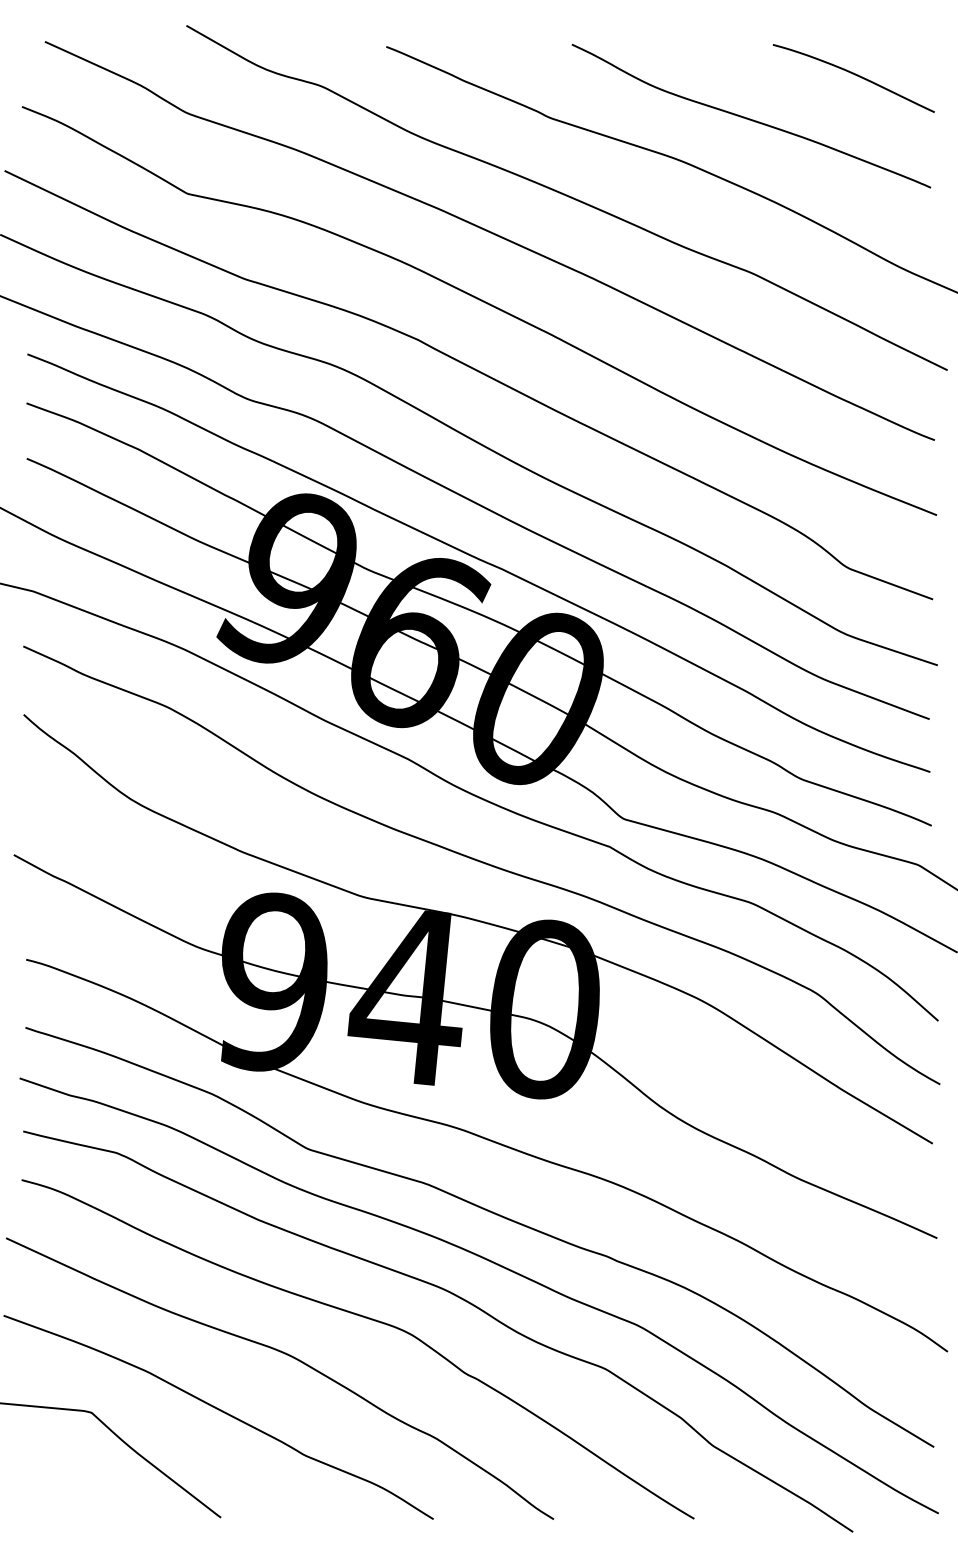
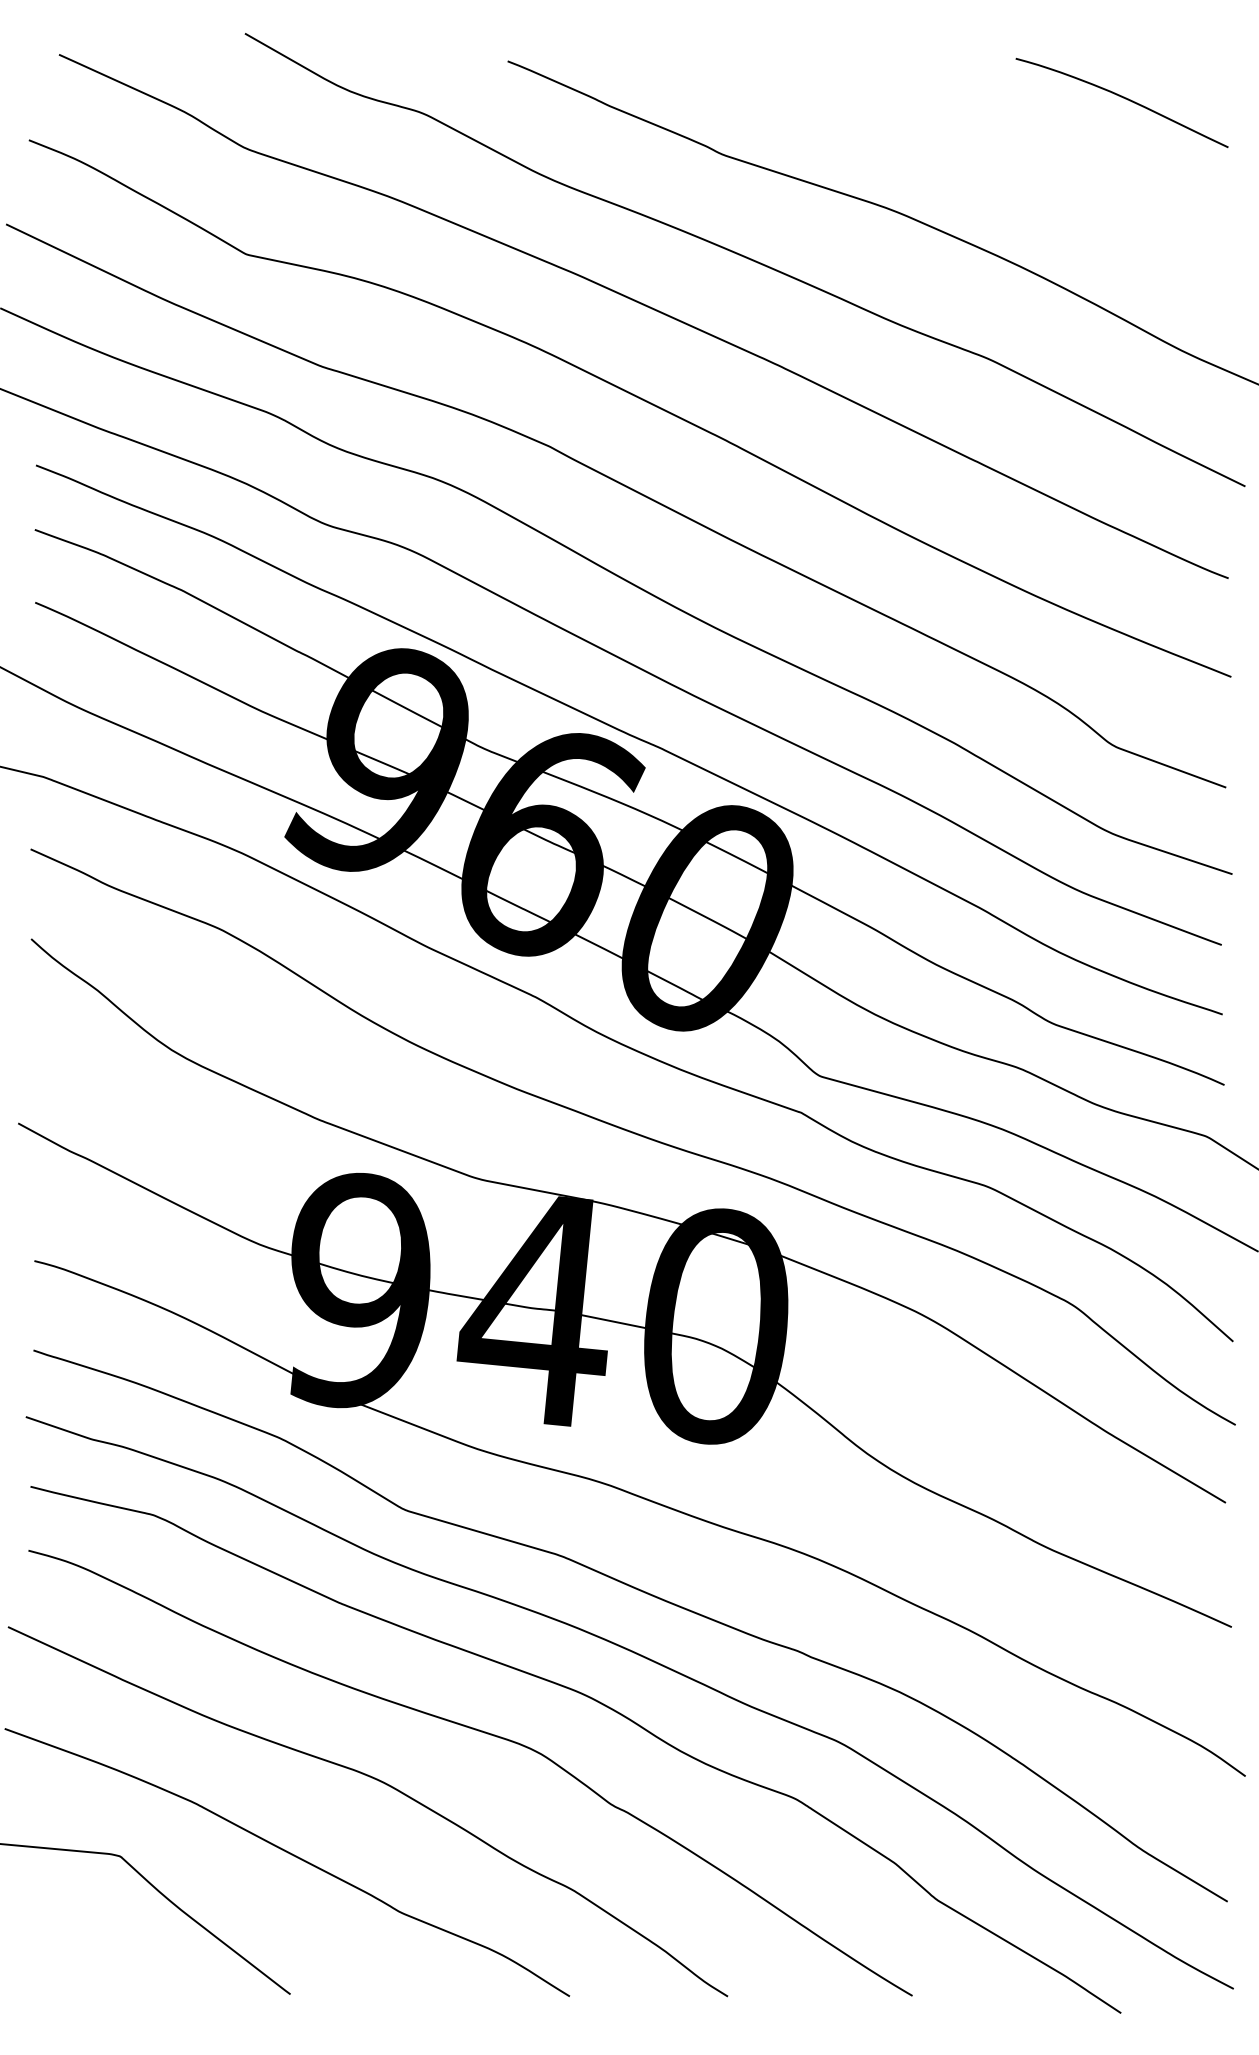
curve: (750, 118) -> (986, 155), removed

